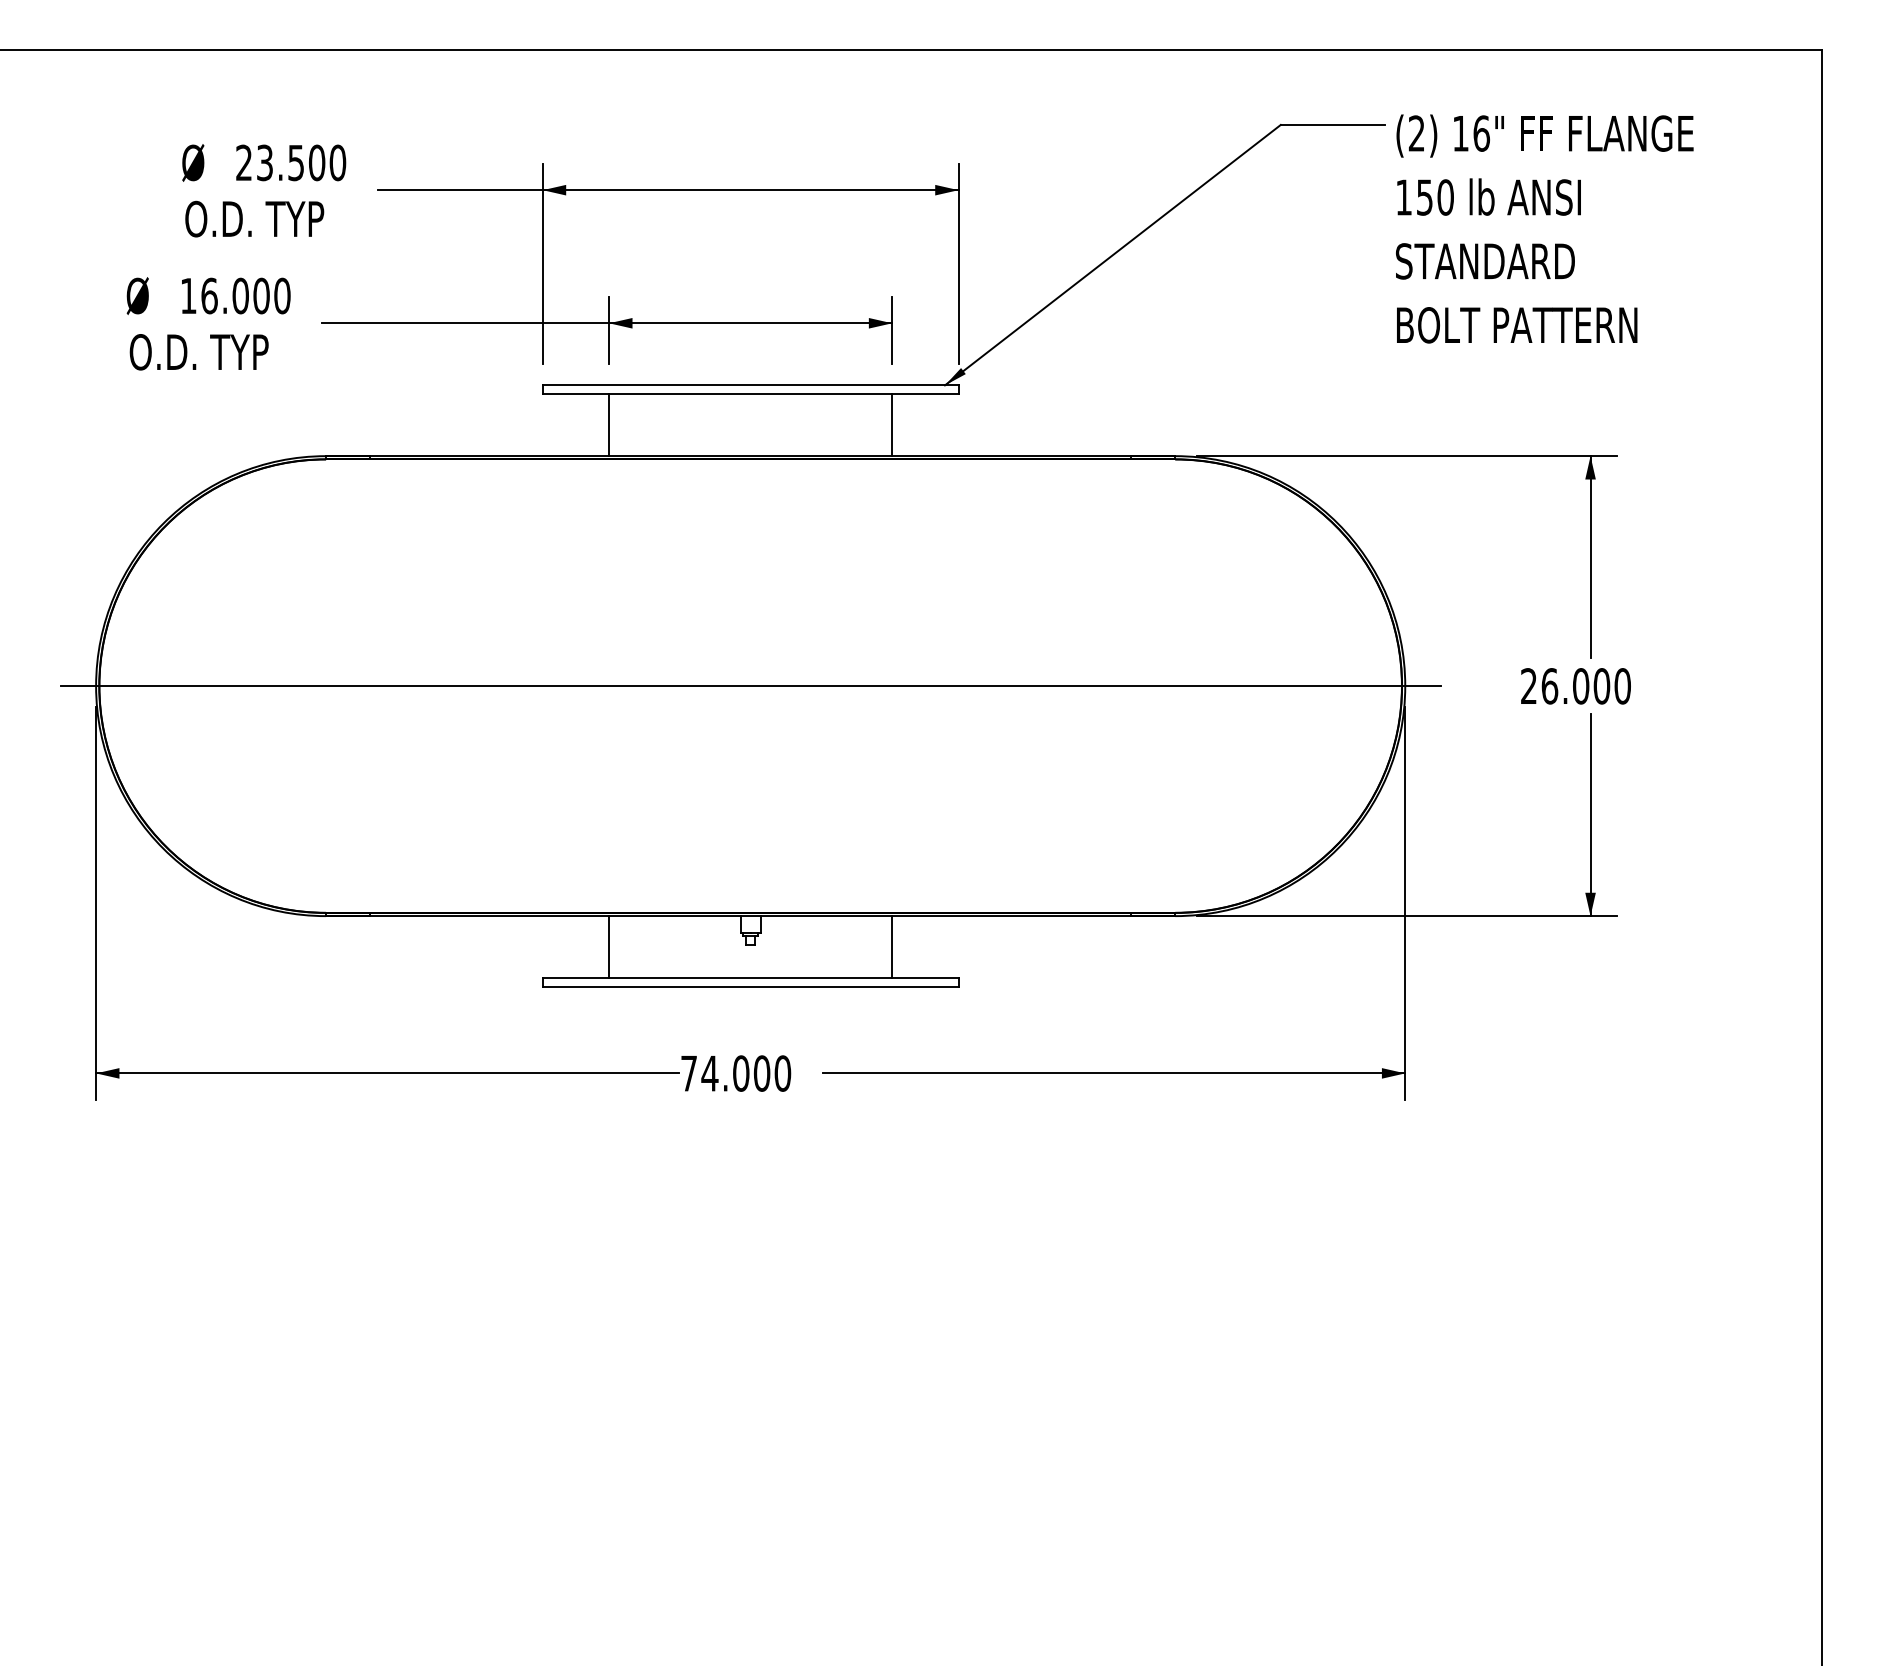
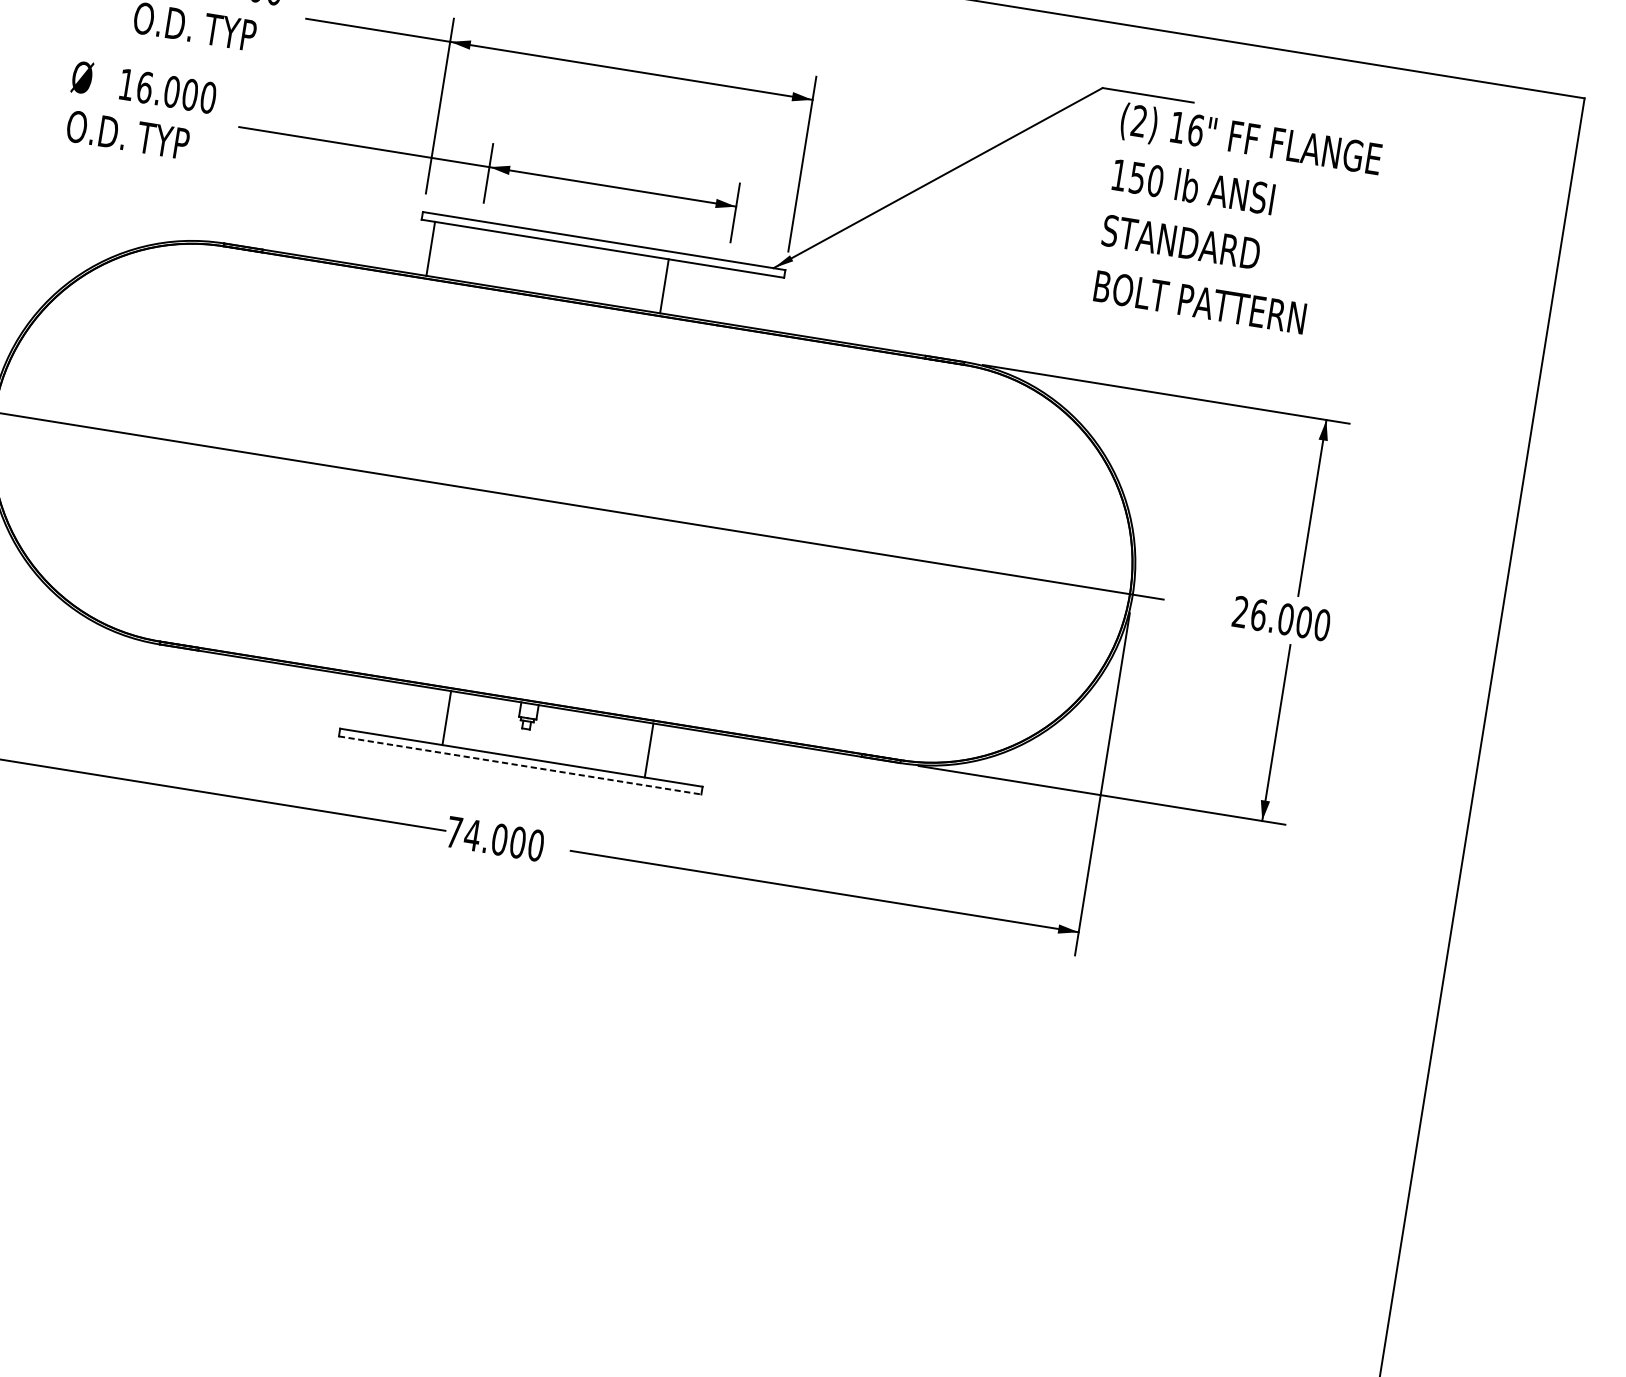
text: (1544, 228) -> (1237, 221), moved
line: (609, 425) -> (431, 249), moved
line: (892, 425) -> (664, 286), moved
line: (609, 947) -> (447, 718), moved
line: (750, 986) -> (520, 765), solid -> dashed

